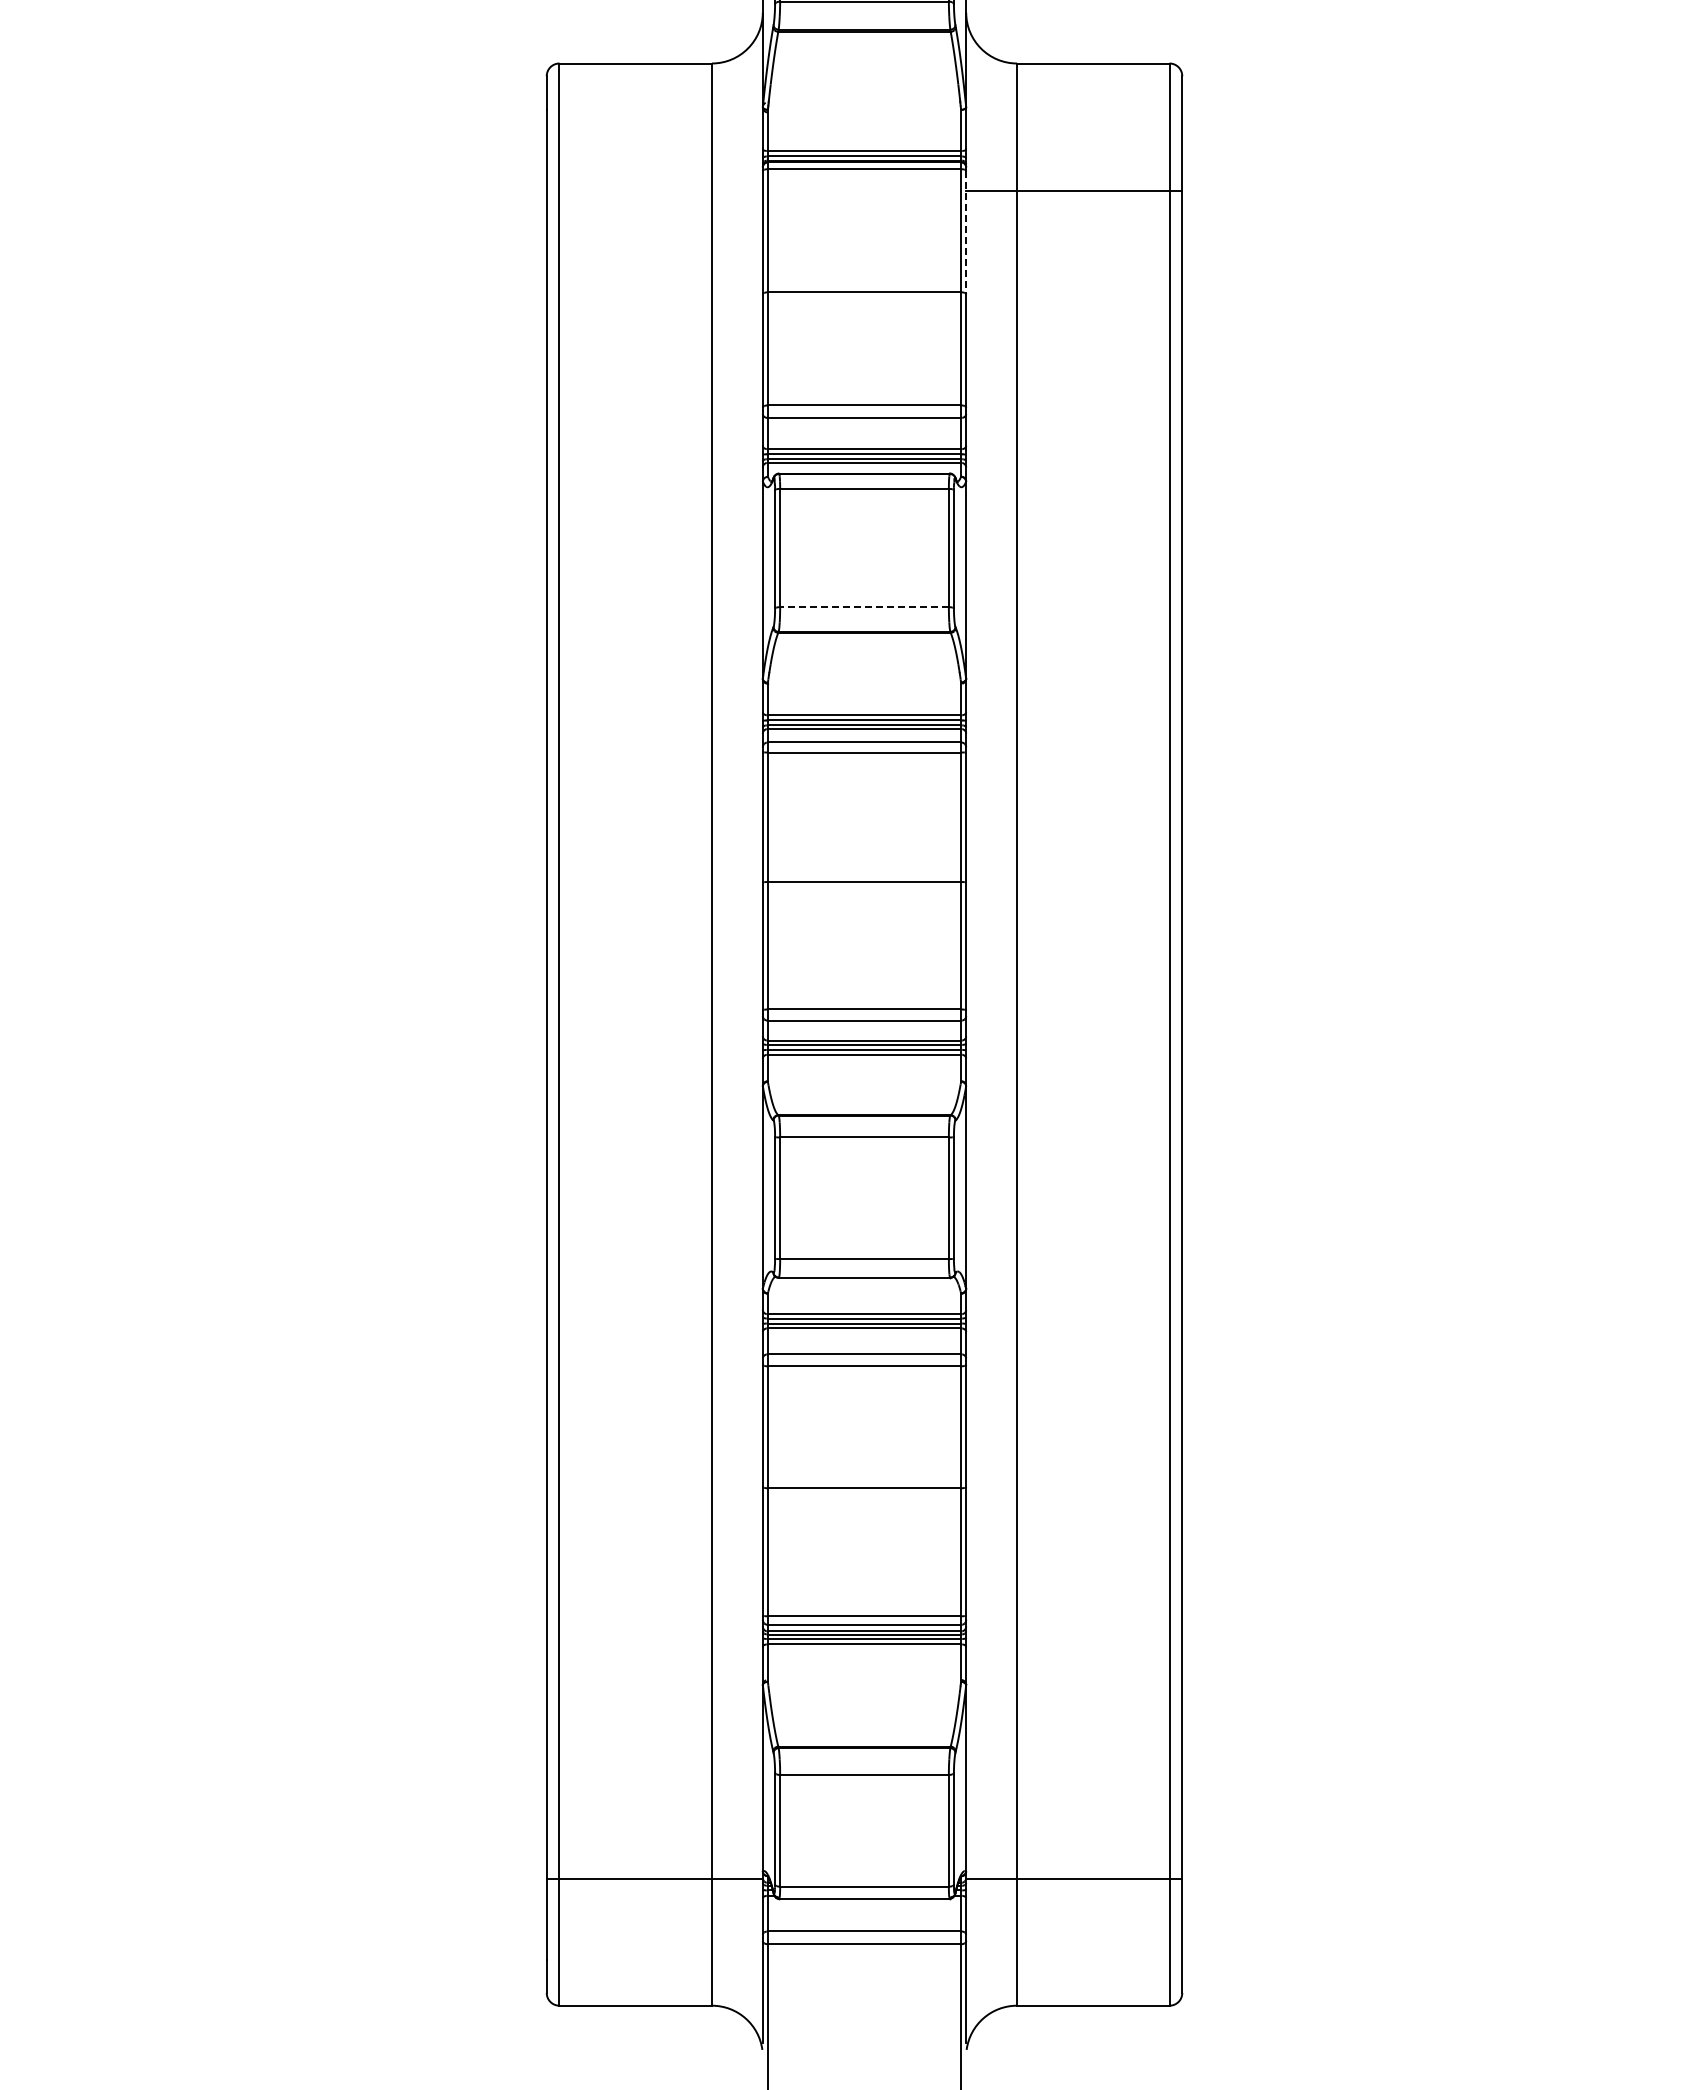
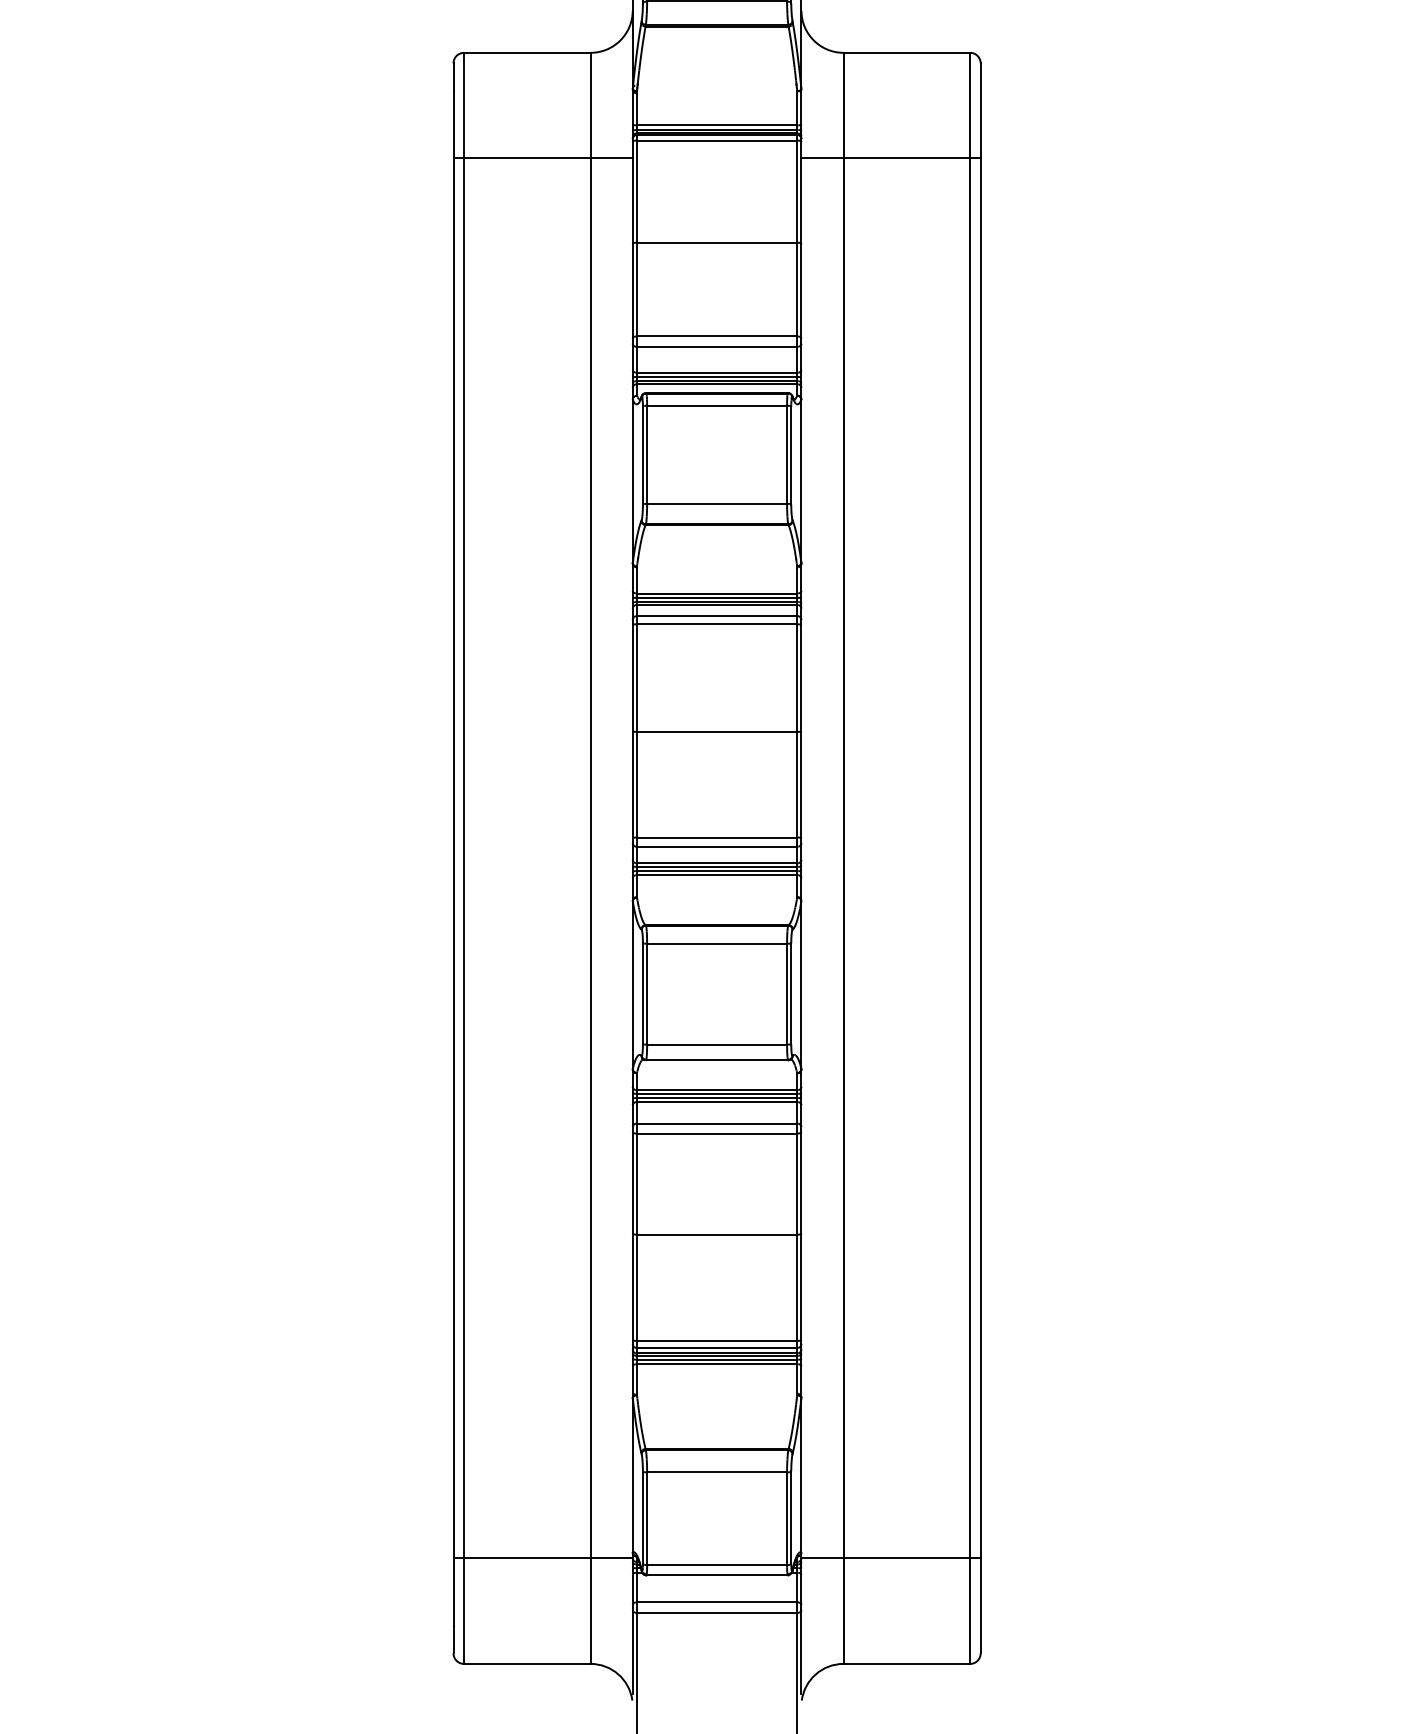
line: (654, 190) -> (542, 158), added
line: (966, 232) -> (801, 193), dashed -> solid
line: (864, 607) -> (717, 504), dashed -> solid

